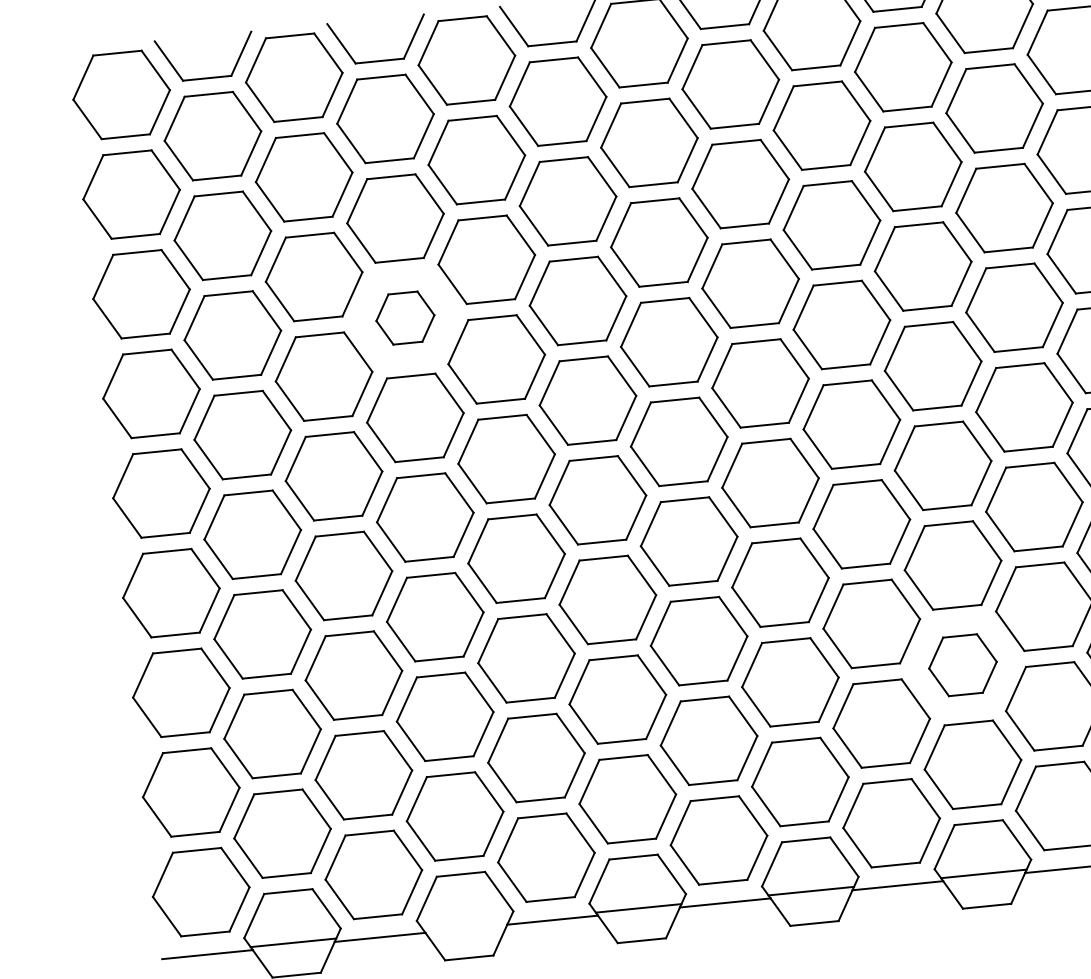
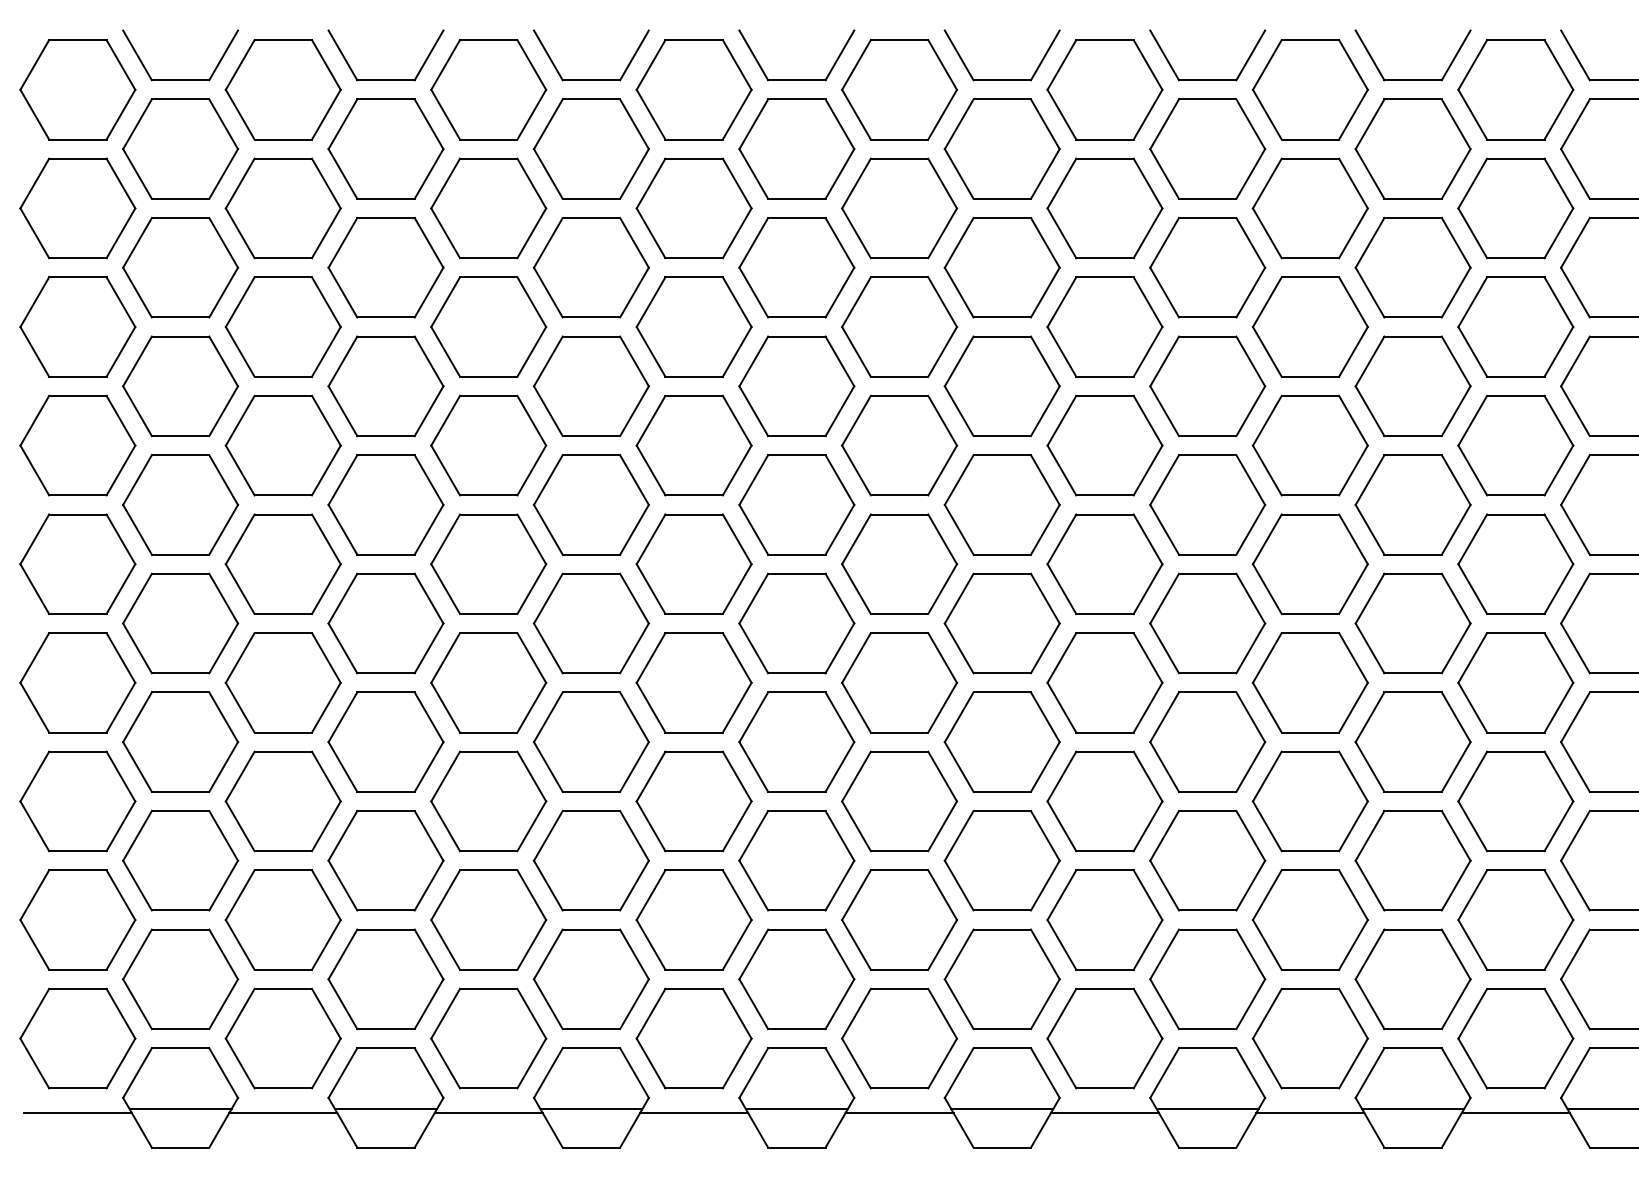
part: (404, 317) -> (385, 385), size x1.67
part: (962, 665) -> (1001, 860), size x1.43
line: (465, 925) -> (385, 1109), added

